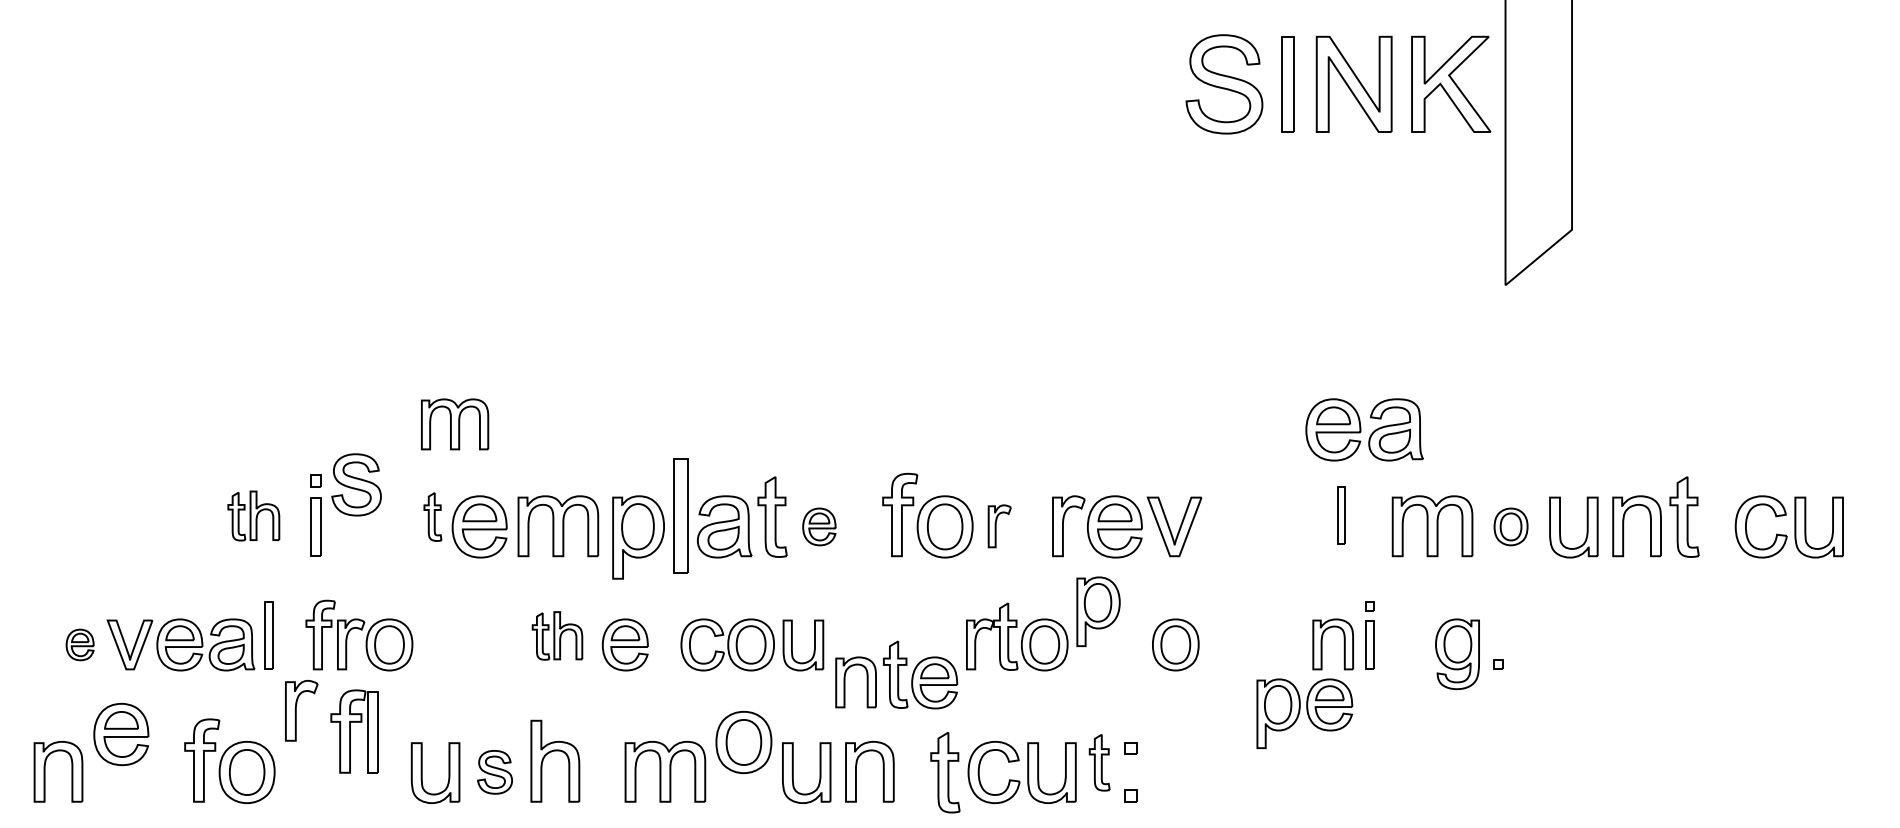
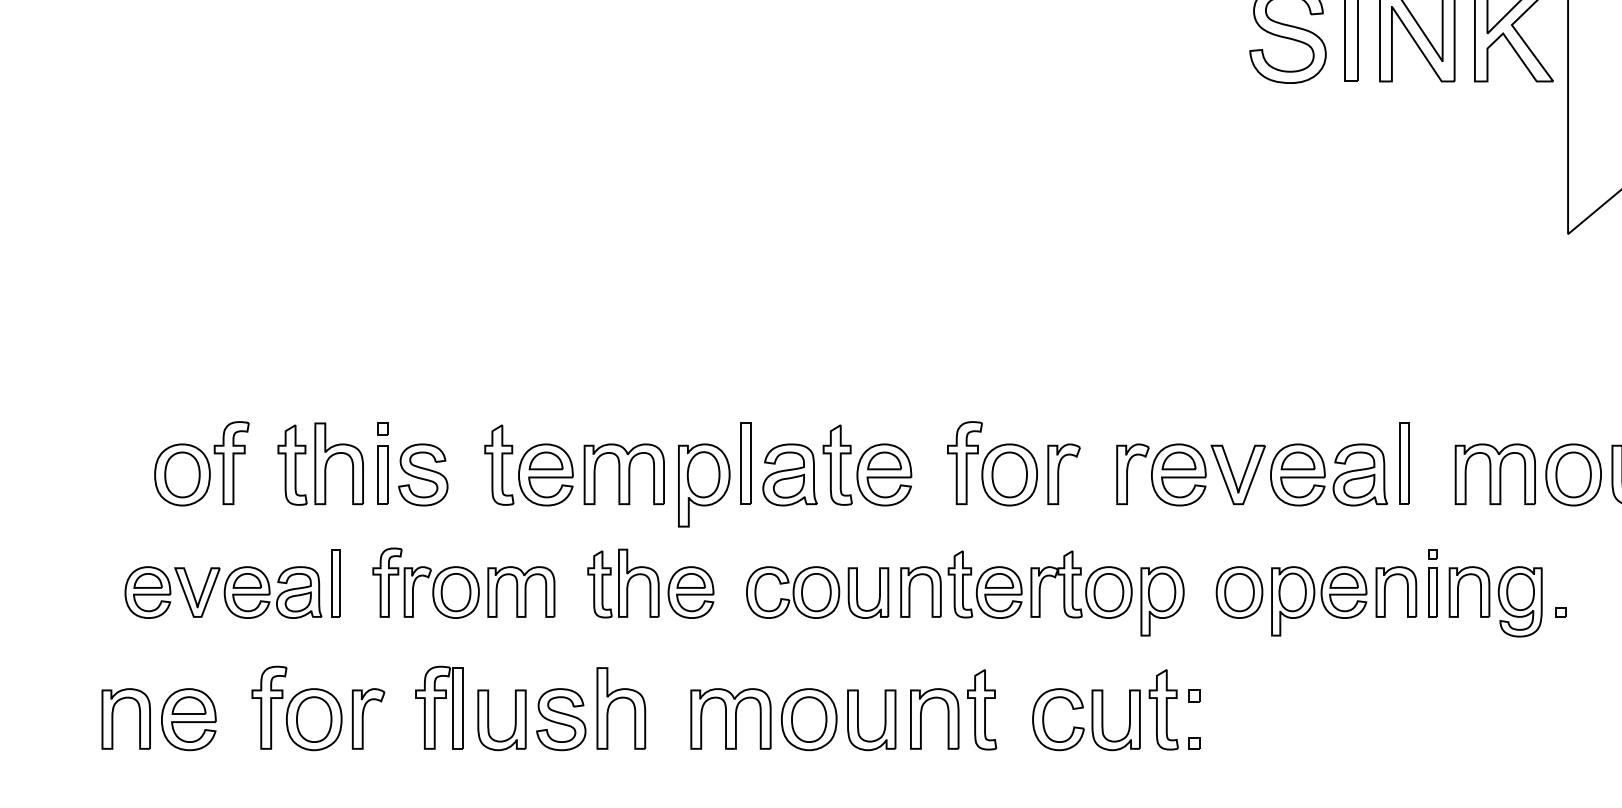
part: (455, 424) -> (521, 592), moved
part: (1364, 429) -> (1328, 474), moved
part: (356, 484) -> (423, 474), moved
part: (134, 515) -> (201, 463), added
part: (253, 515) -> (320, 463), size x1.67
part: (680, 515) -> (746, 463), size x0.71
part: (1340, 515) -> (1403, 463), size x1.43
part: (432, 516) -> (498, 464), size x1.67
part: (819, 526) -> (884, 474), size x1.67
part: (999, 526) -> (1063, 474), size x1.43
part: (1510, 526) -> (1573, 474), size x1.67
part: (1098, 611) -> (1162, 601), moved
part: (557, 635) -> (623, 583), size x1.43
part: (79, 644) -> (147, 592), size x1.67
part: (1395, 644) -> (1458, 592), added
part: (896, 674) -> (961, 584), moved
part: (301, 710) -> (368, 718), moved
part: (1304, 713) -> (1318, 601), moved
part: (354, 731) -> (439, 707), moved
part: (121, 734) -> (189, 719), moved
part: (743, 742) -> (808, 719), moved
part: (1099, 762) -> (1163, 709), size x1.43
part: (494, 771) -> (560, 718), size x1.43
part: (945, 772) -> (982, 709), moved

